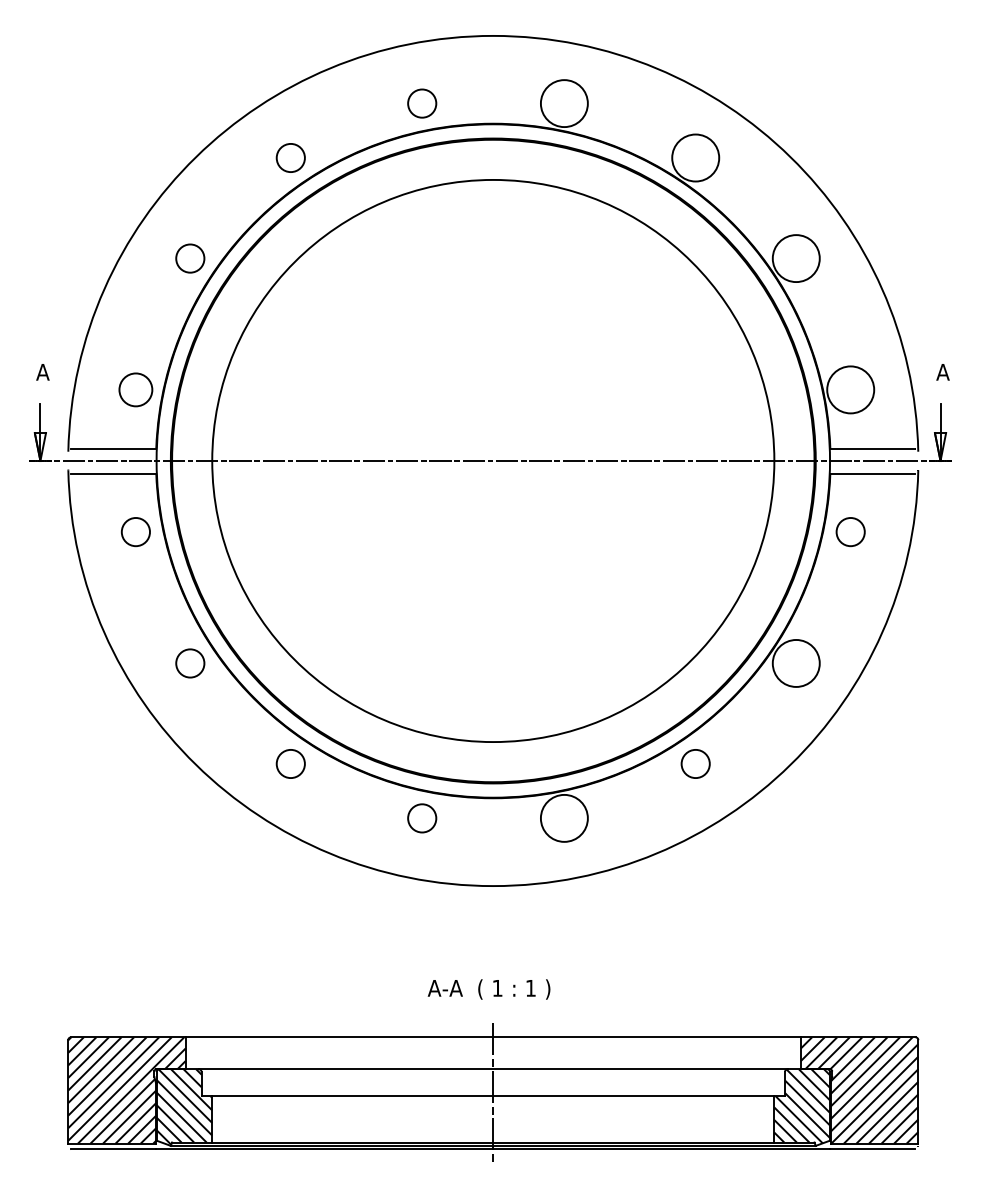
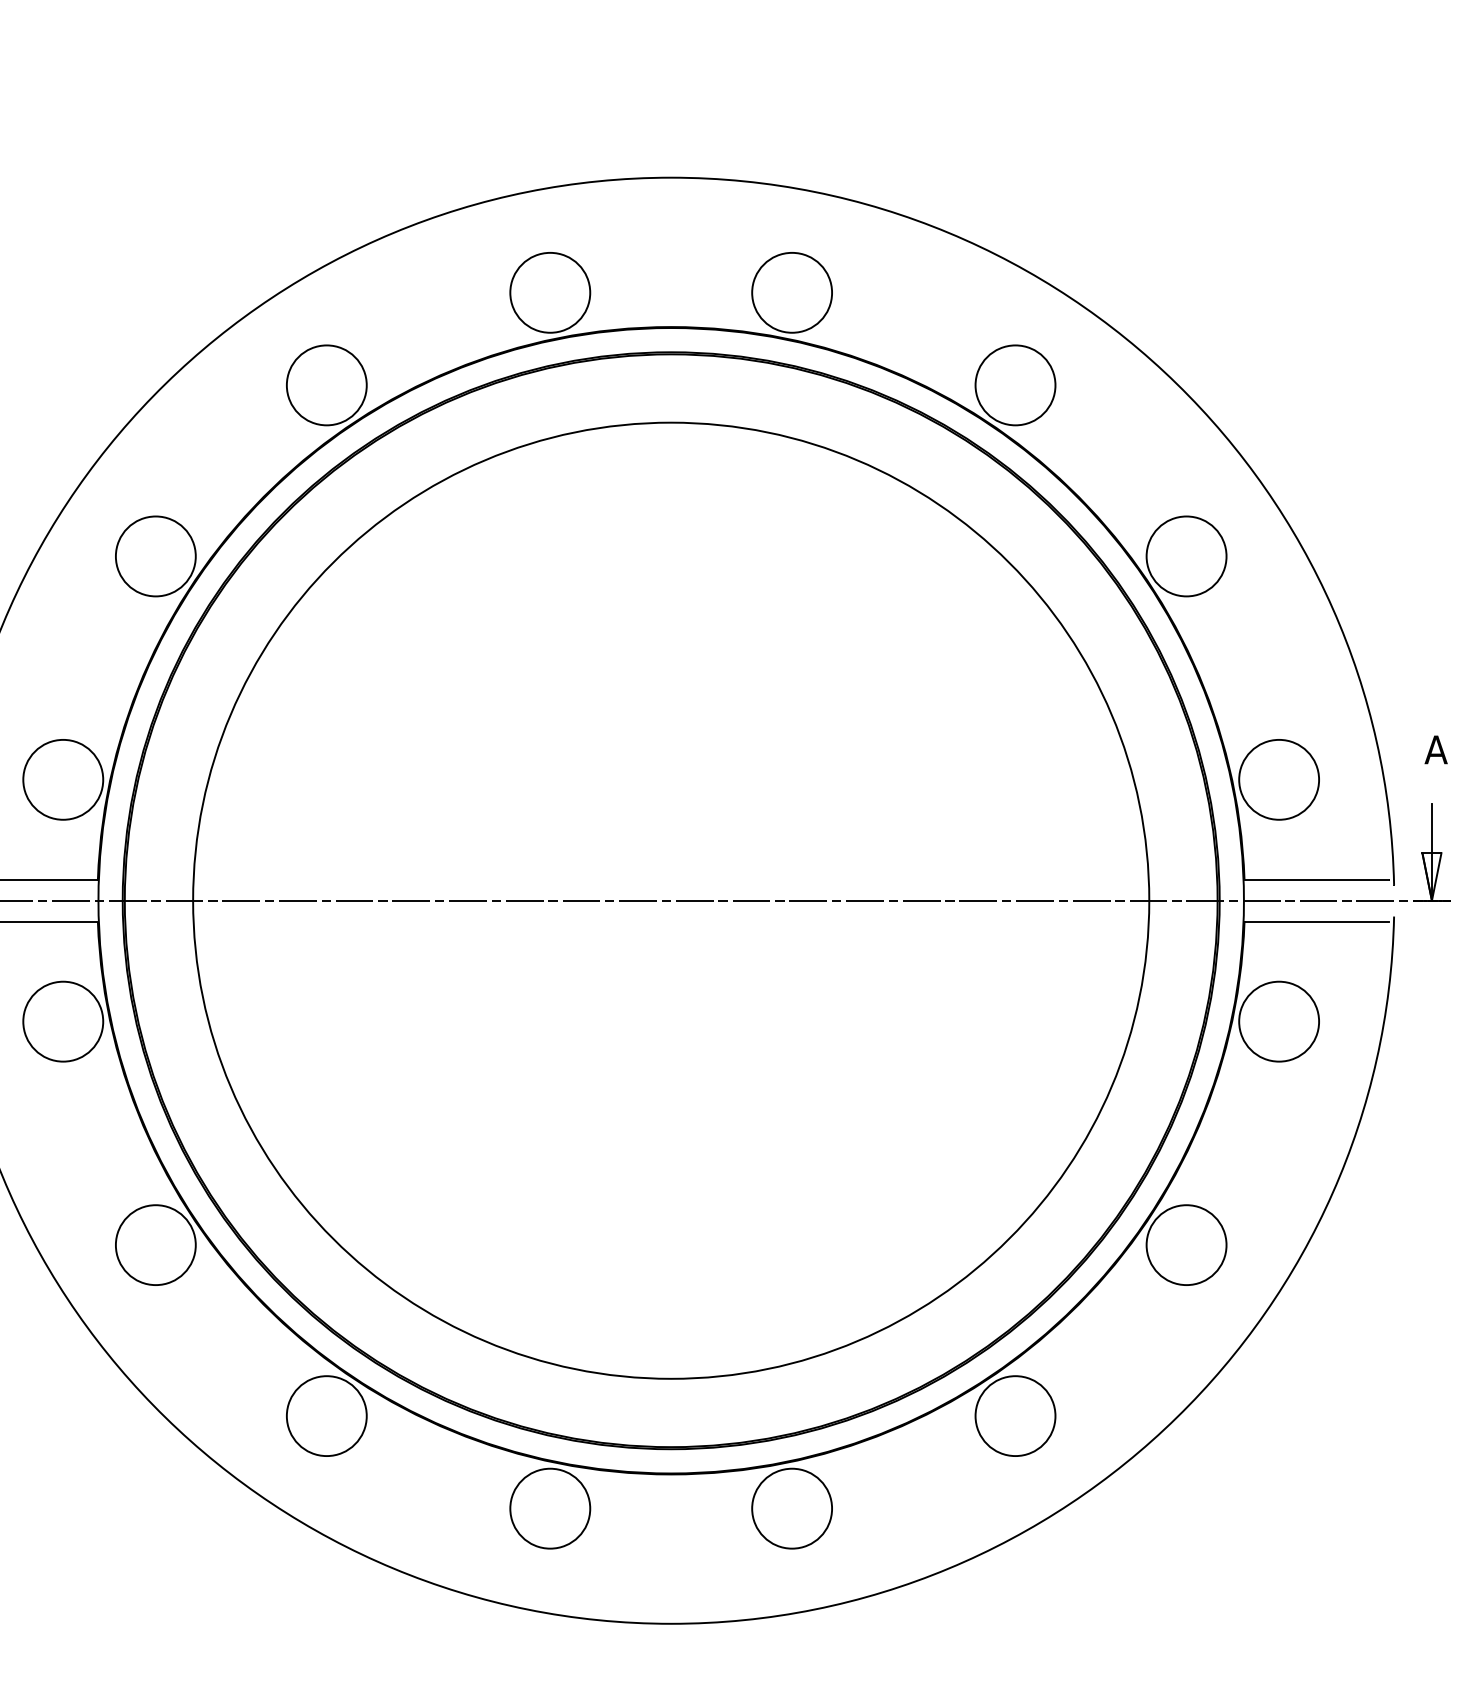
circle: (421, 103) -> (549, 292), size x1.67
circle: (290, 157) -> (326, 384), size x1.67
circle: (189, 258) -> (154, 556), size x1.67
circle: (135, 389) -> (62, 779), size x1.43
circle: (135, 531) -> (62, 1020), size x1.67
circle: (850, 531) -> (1278, 1020), size x1.67
circle: (189, 662) -> (154, 1243), size x1.67
circle: (290, 763) -> (326, 1415), size x1.67
circle: (695, 763) -> (1015, 1415), size x1.67
circle: (421, 817) -> (549, 1507), size x1.67

